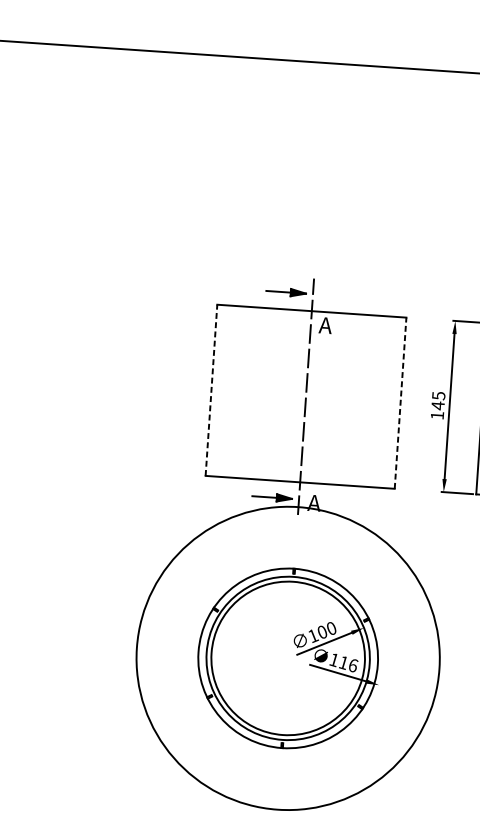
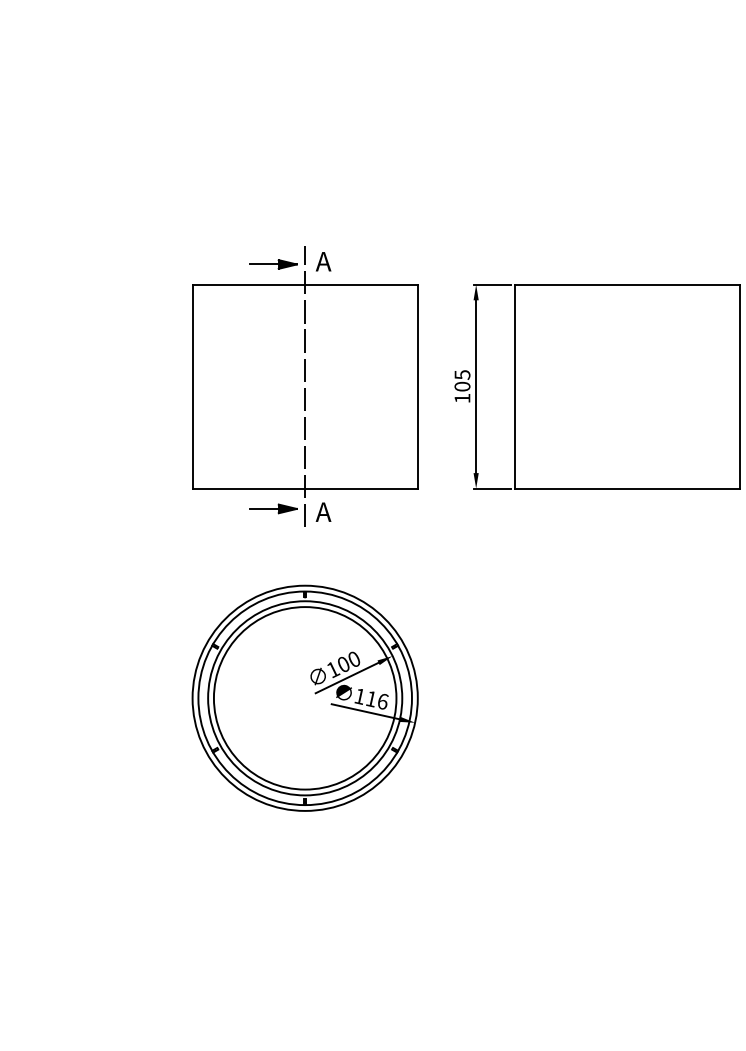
text: (325, 325) -> (323, 261), moved
line: (211, 390) -> (192, 386), dashed -> solid
line: (400, 403) -> (417, 386), dashed -> solid
text: (438, 405) -> (462, 386), 145 -> 105
circle: (287, 657) -> (304, 697), size x0.62

